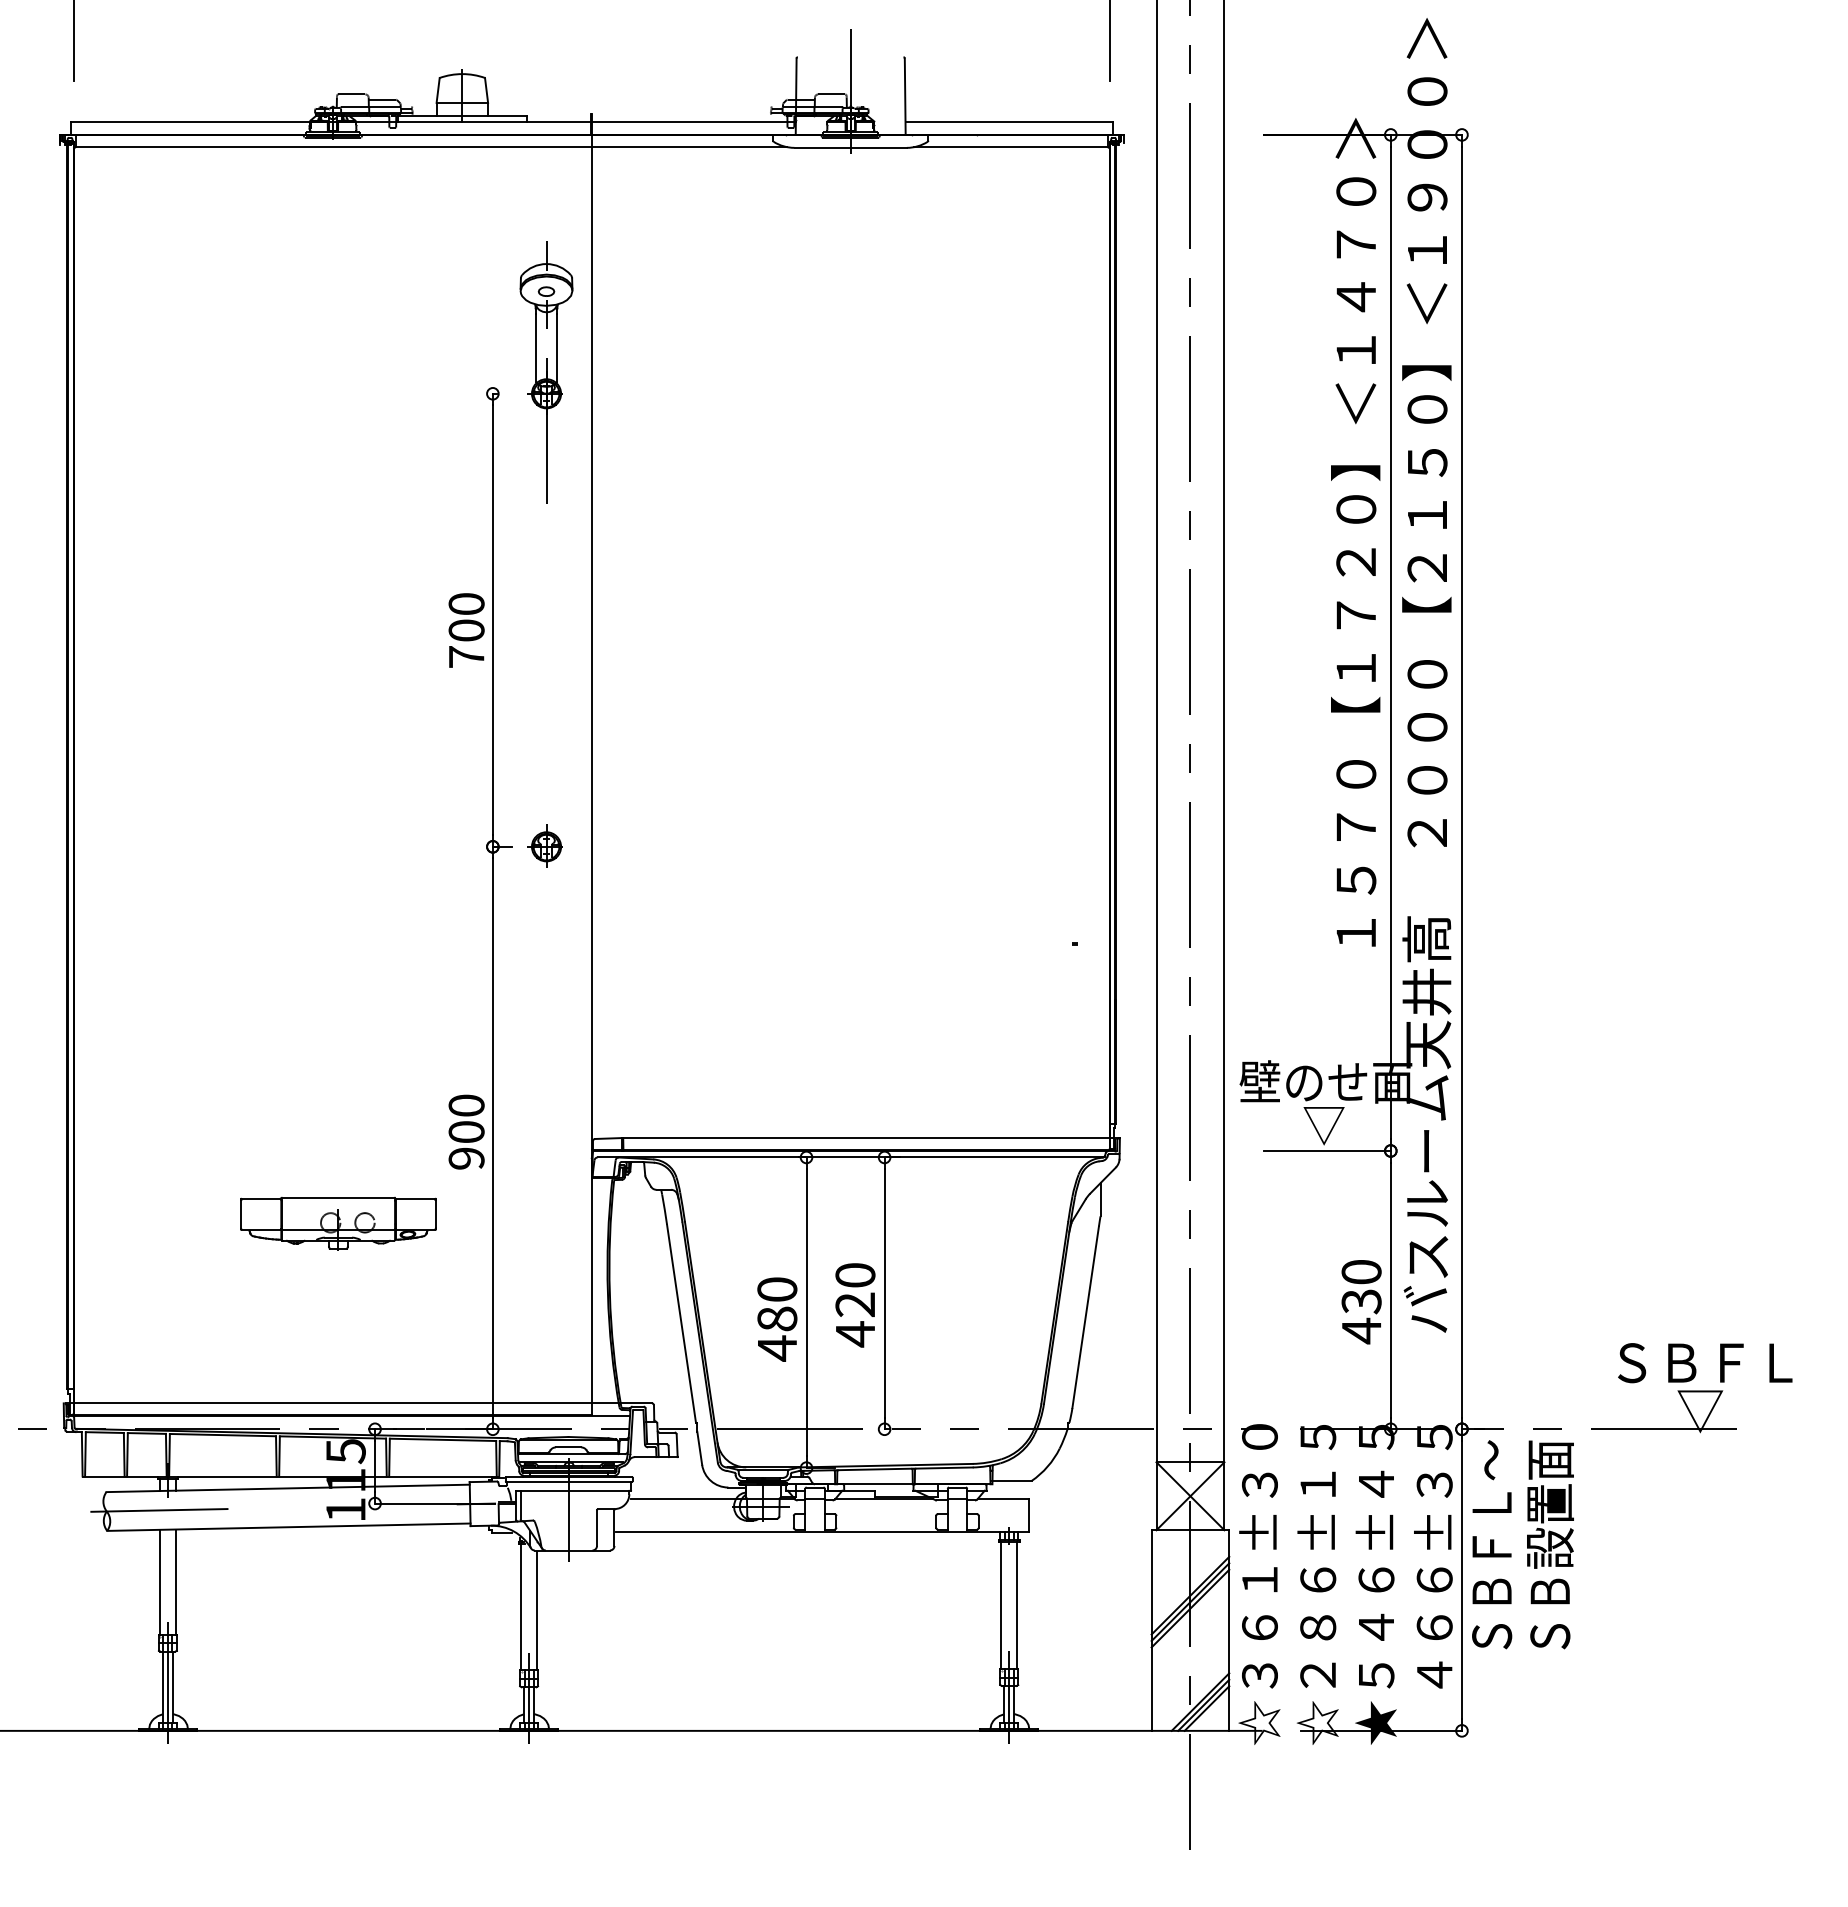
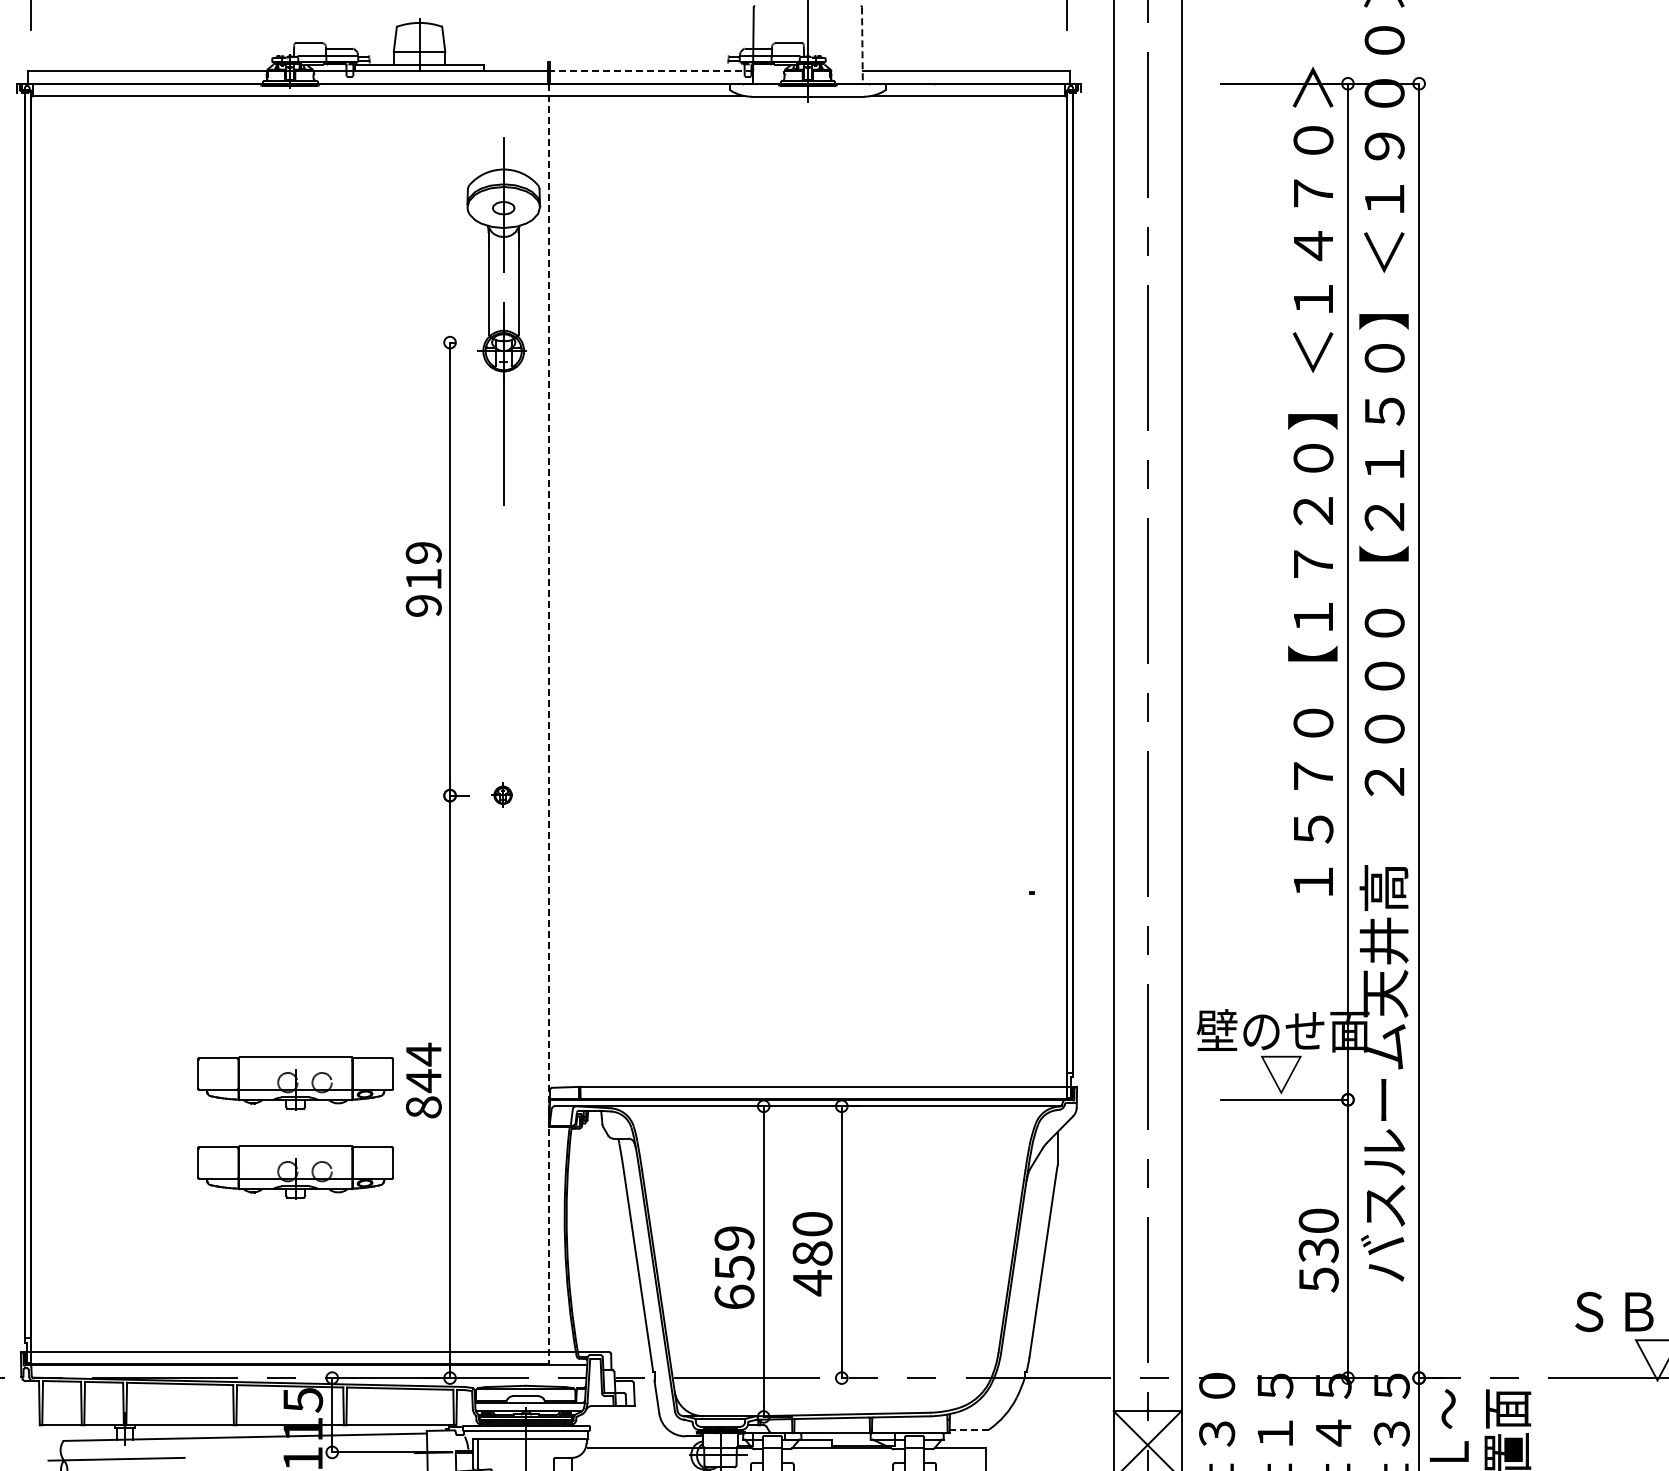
line: (905, 97) -> (862, 46), solid -> dashed
line: (694, 121) -> (651, 70), solid -> dashed
part: (546, 372) -> (503, 321), size x1.4
text: (466, 630) -> (423, 579), 700 -> 919
line: (591, 775) -> (548, 724), solid -> dashed
part: (544, 845) -> (501, 794), size x0.6
text: (466, 1131) -> (423, 1080), 900 -> 844
part: (338, 1134) -> (295, 1083), added
text: (855, 1304) -> (812, 1253), 420 -> 480
text: (777, 1319) -> (734, 1268), 480 -> 659
text: (1361, 1330) -> (1318, 1279), 430 -> 530
line: (1012, 1481) -> (969, 1430), solid -> dashed

